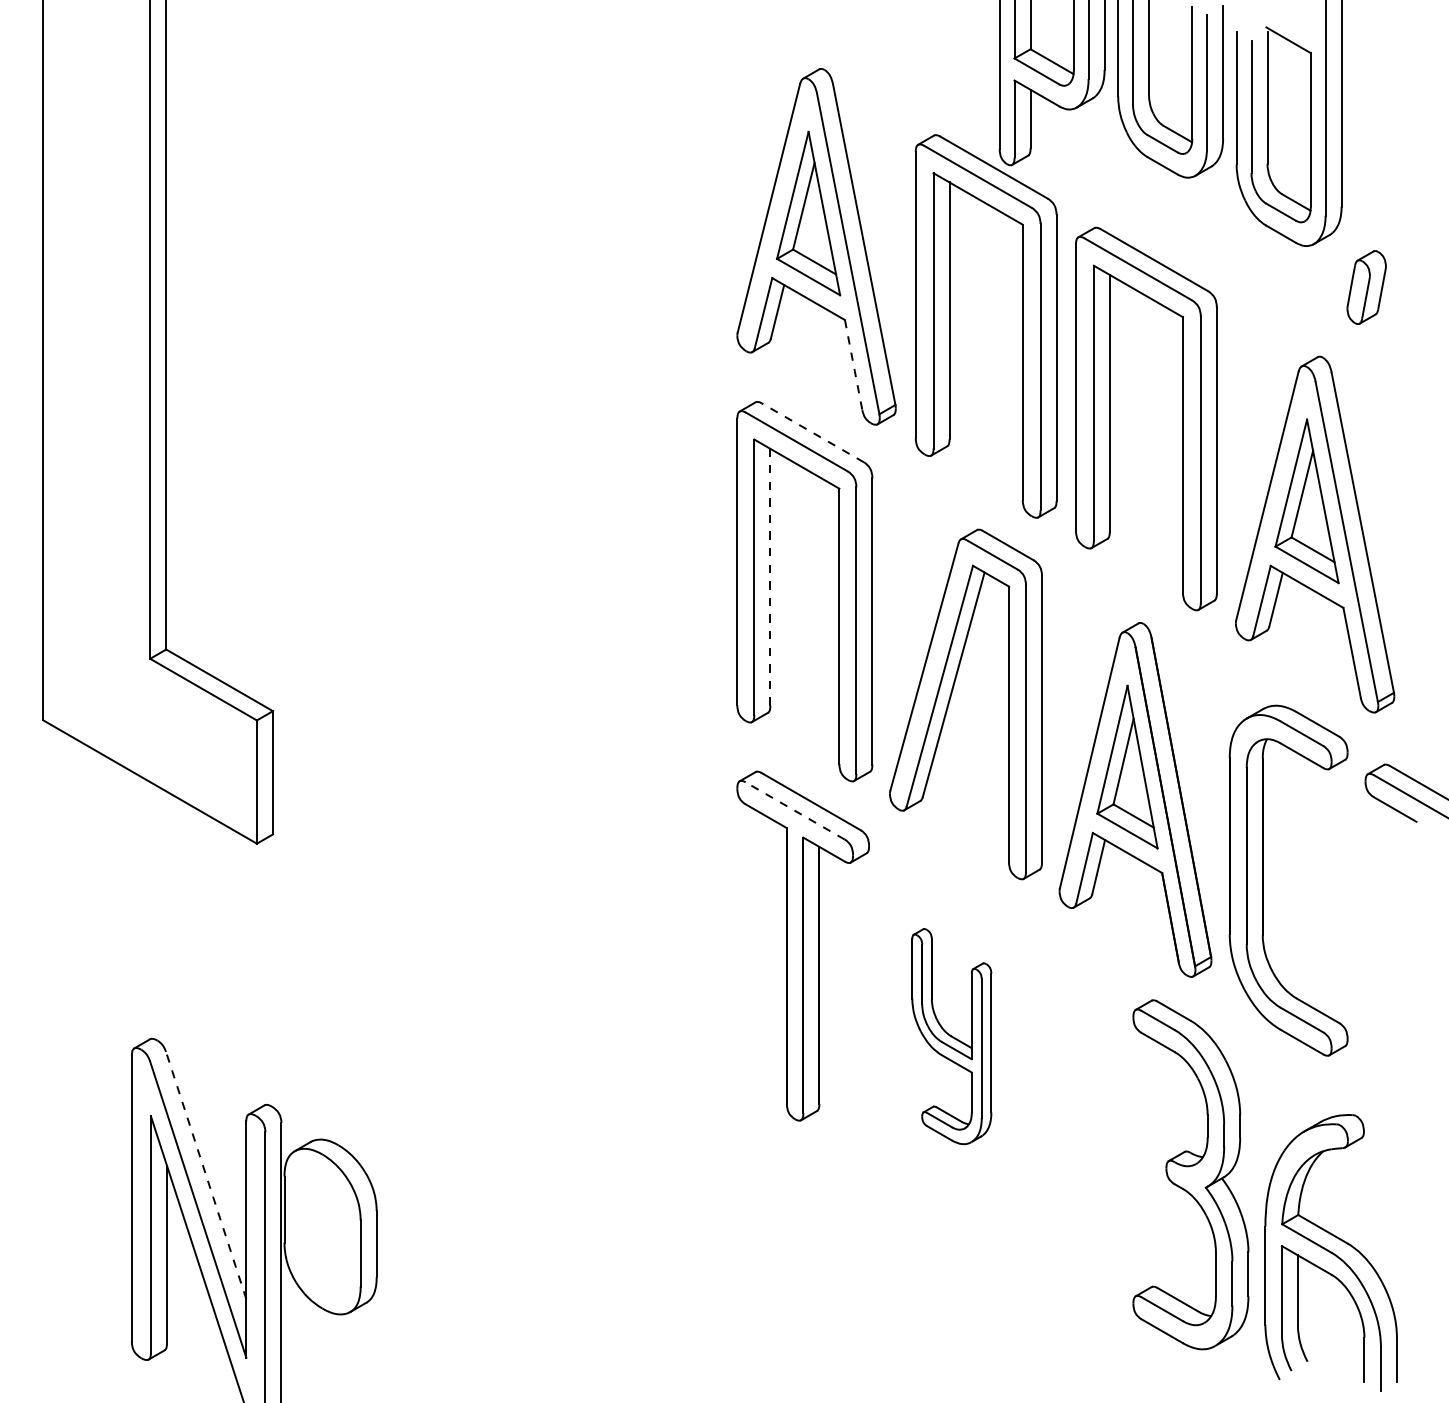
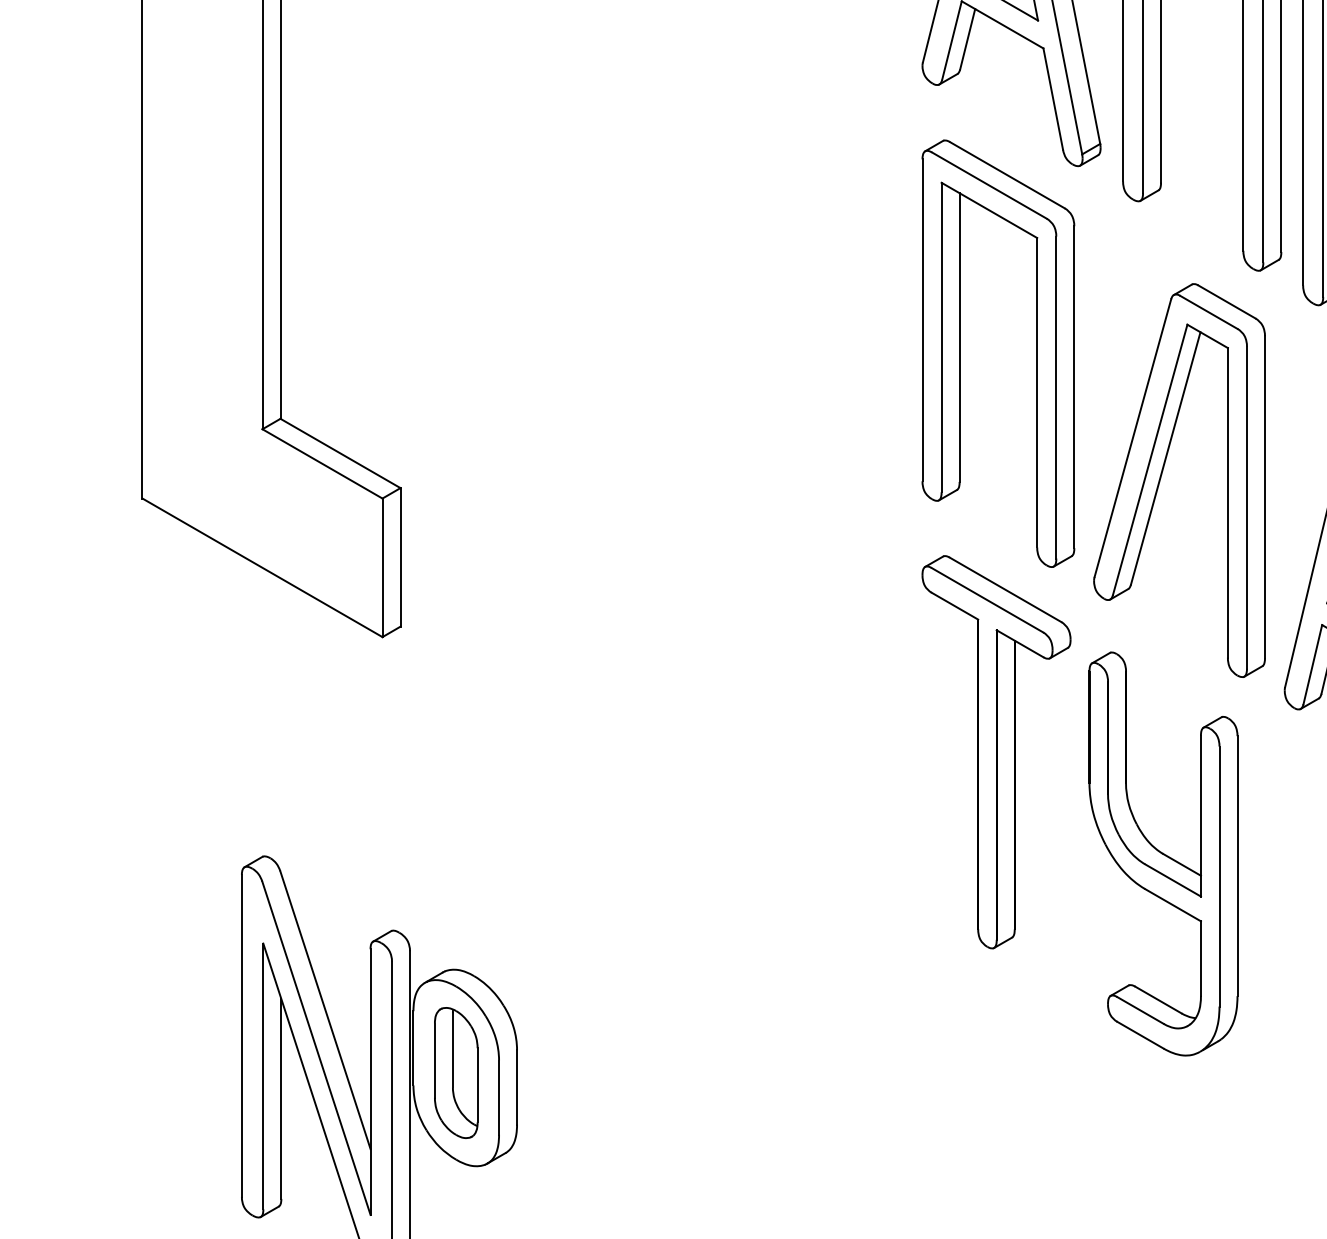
line: (853, 365) -> (1053, 99), dashed -> solid
line: (812, 432) -> (1006, 174), dashed -> solid
line: (770, 576) -> (959, 336), dashed -> solid
line: (794, 810) -> (986, 599), dashed -> solid
part: (951, 1036) -> (1163, 853), size x1.67
line: (206, 1175) -> (325, 1010), dashed -> solid
part: (322, 1231) -> (456, 1073), added

